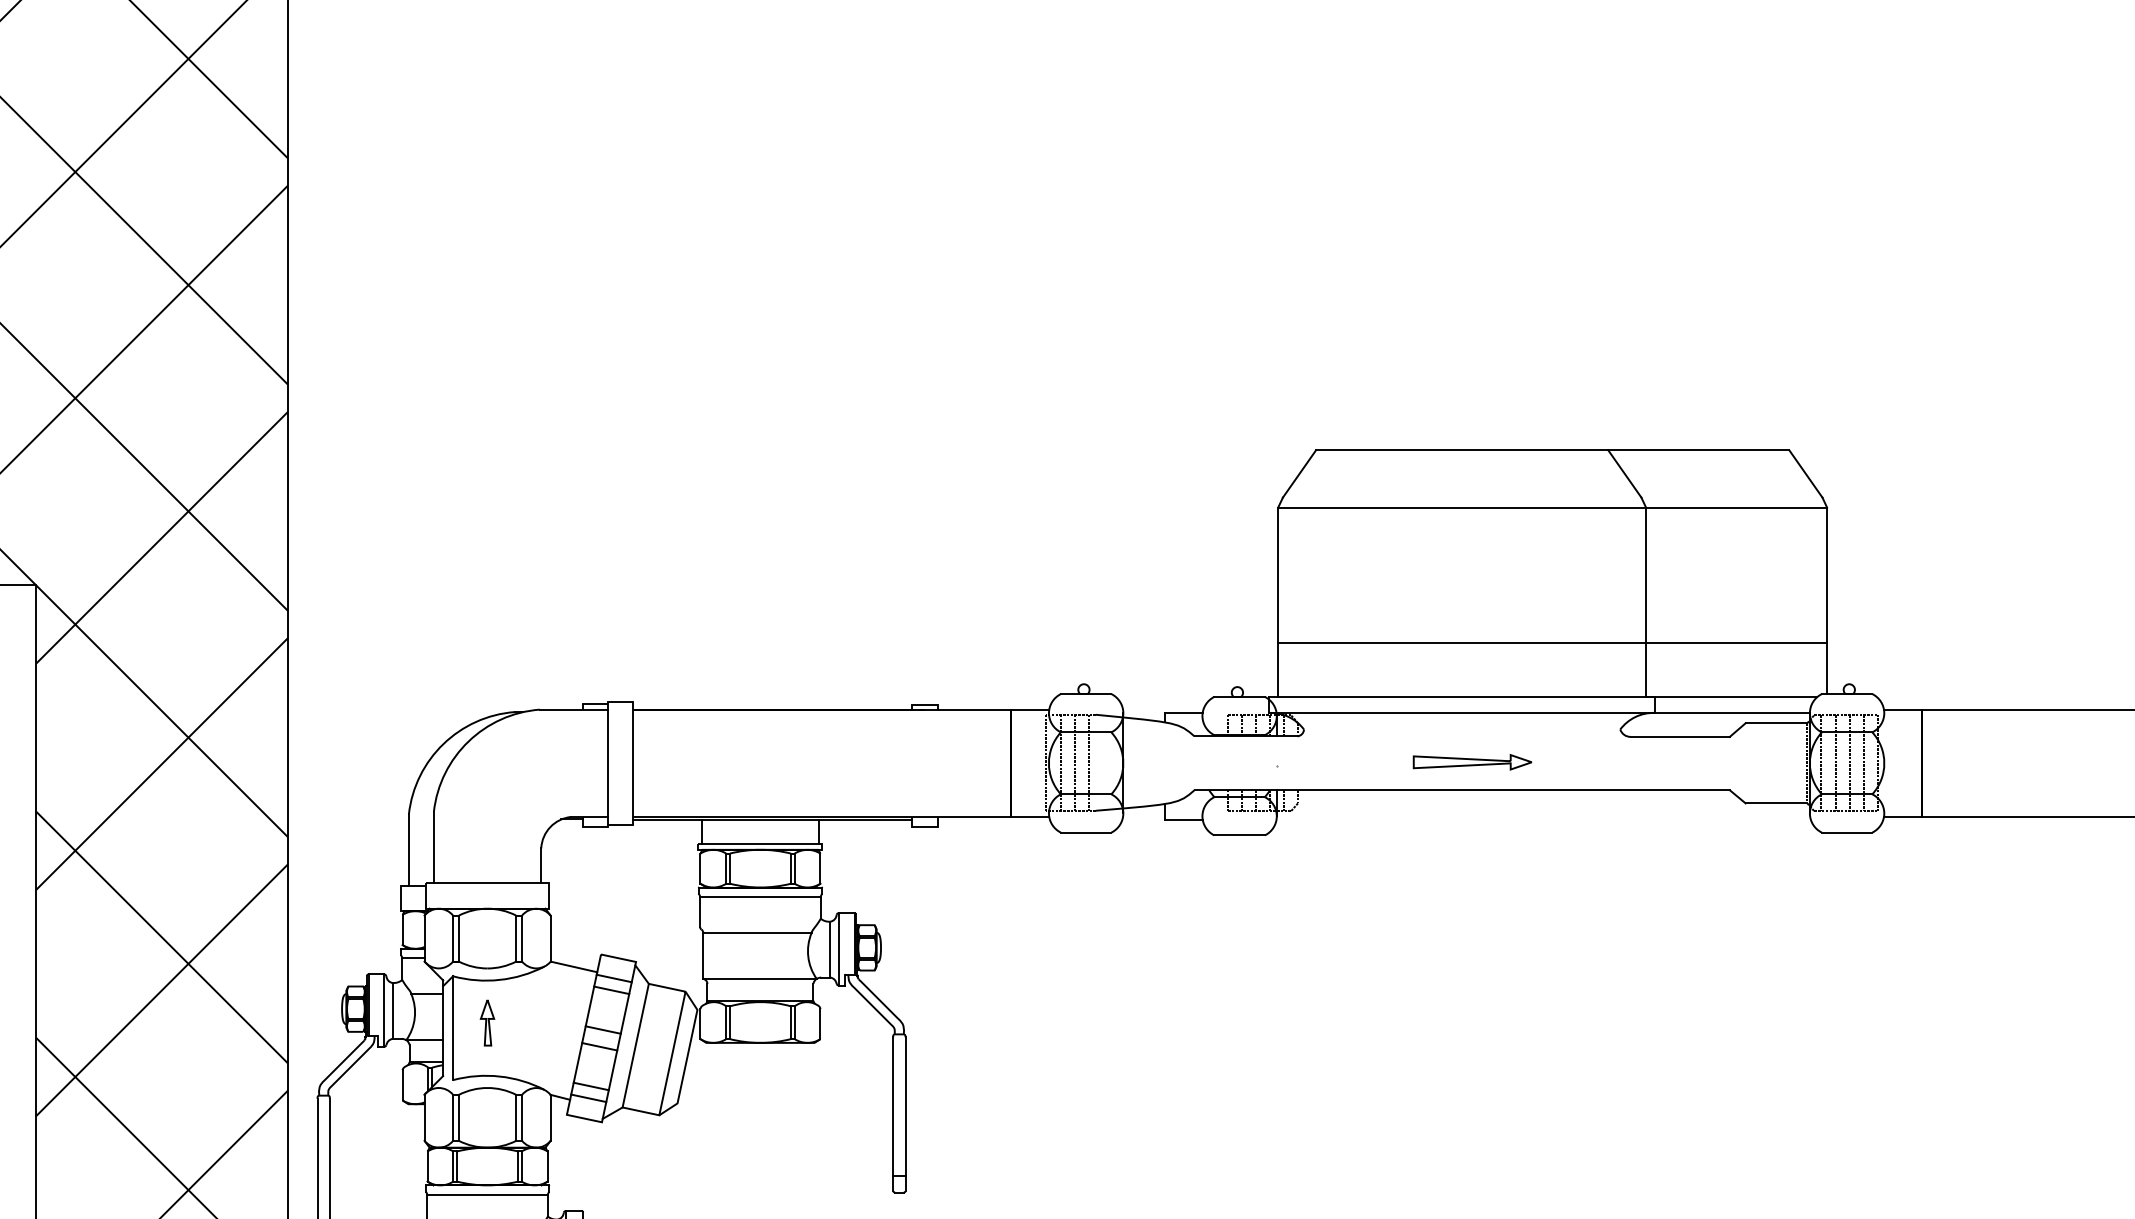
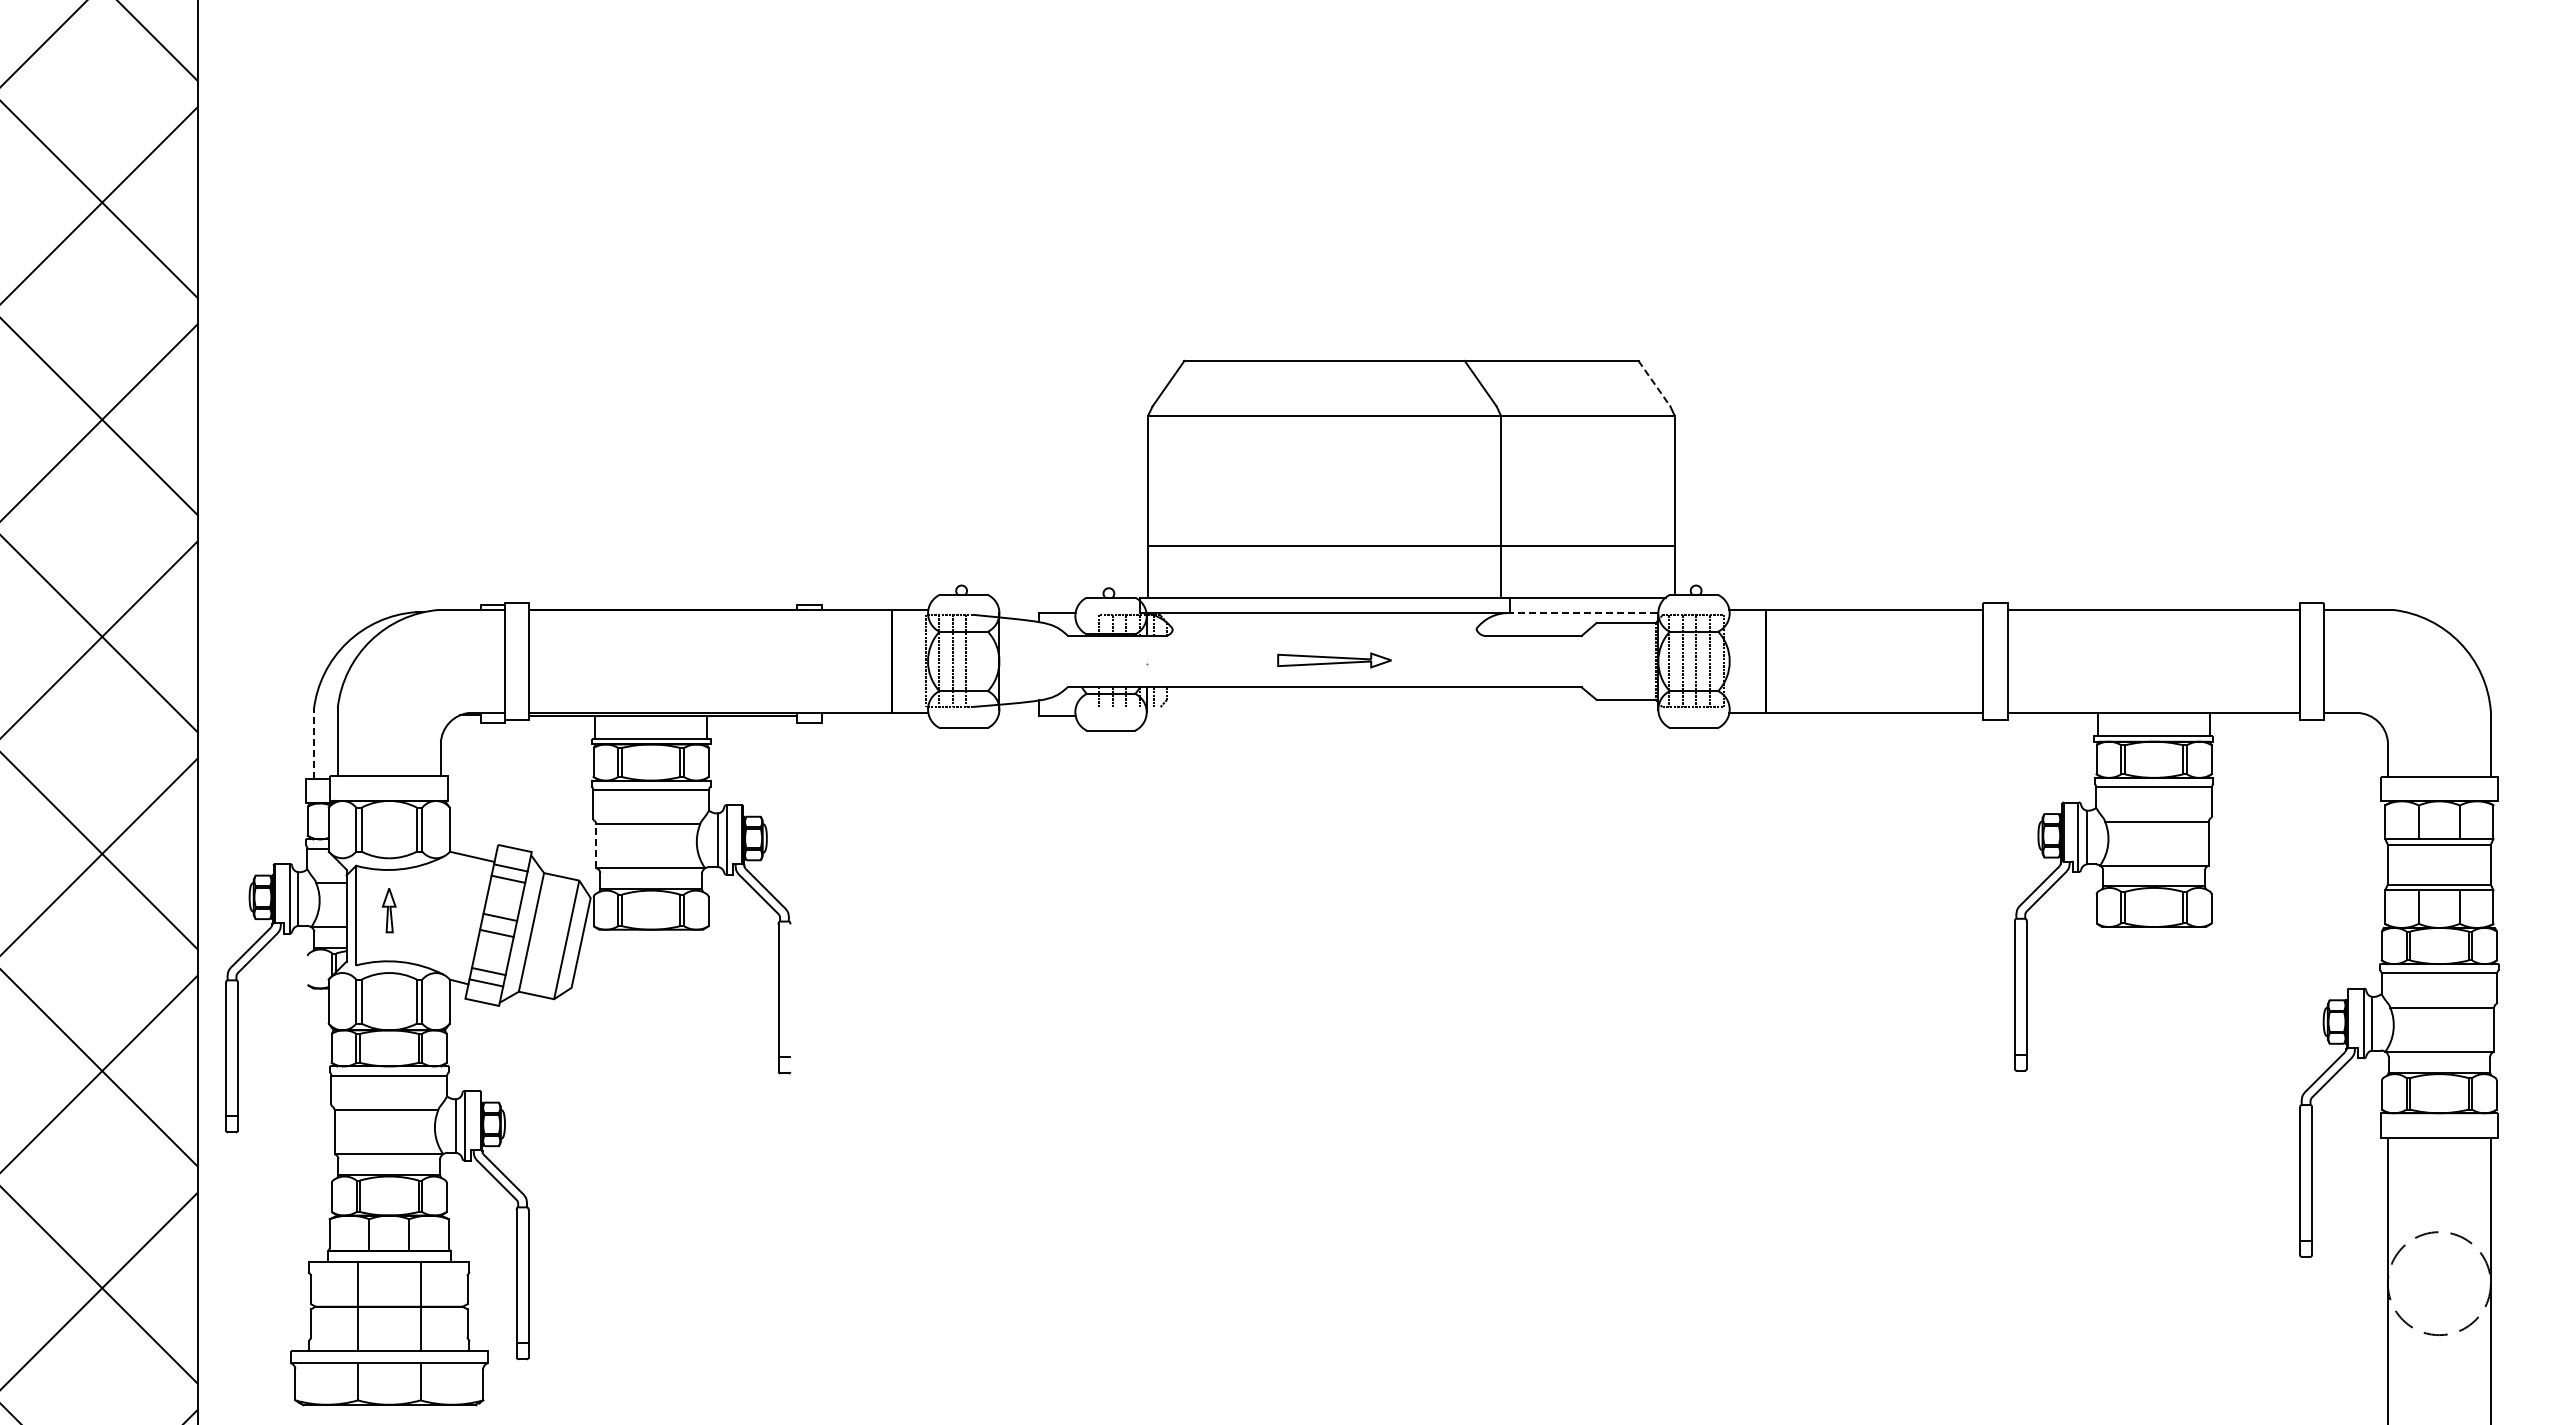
line: (1805, 473) -> (1654, 383), solid -> dashed
line: (1730, 713) -> (1582, 613), solid -> dashed
line: (1258, 811) -> (1129, 707), removed
line: (408, 849) -> (313, 744), solid -> dashed
line: (703, 956) -> (596, 846), solid -> dashed
line: (402, 1085) -> (307, 970), removed
line: (905, 1113) -> (790, 997), removed

